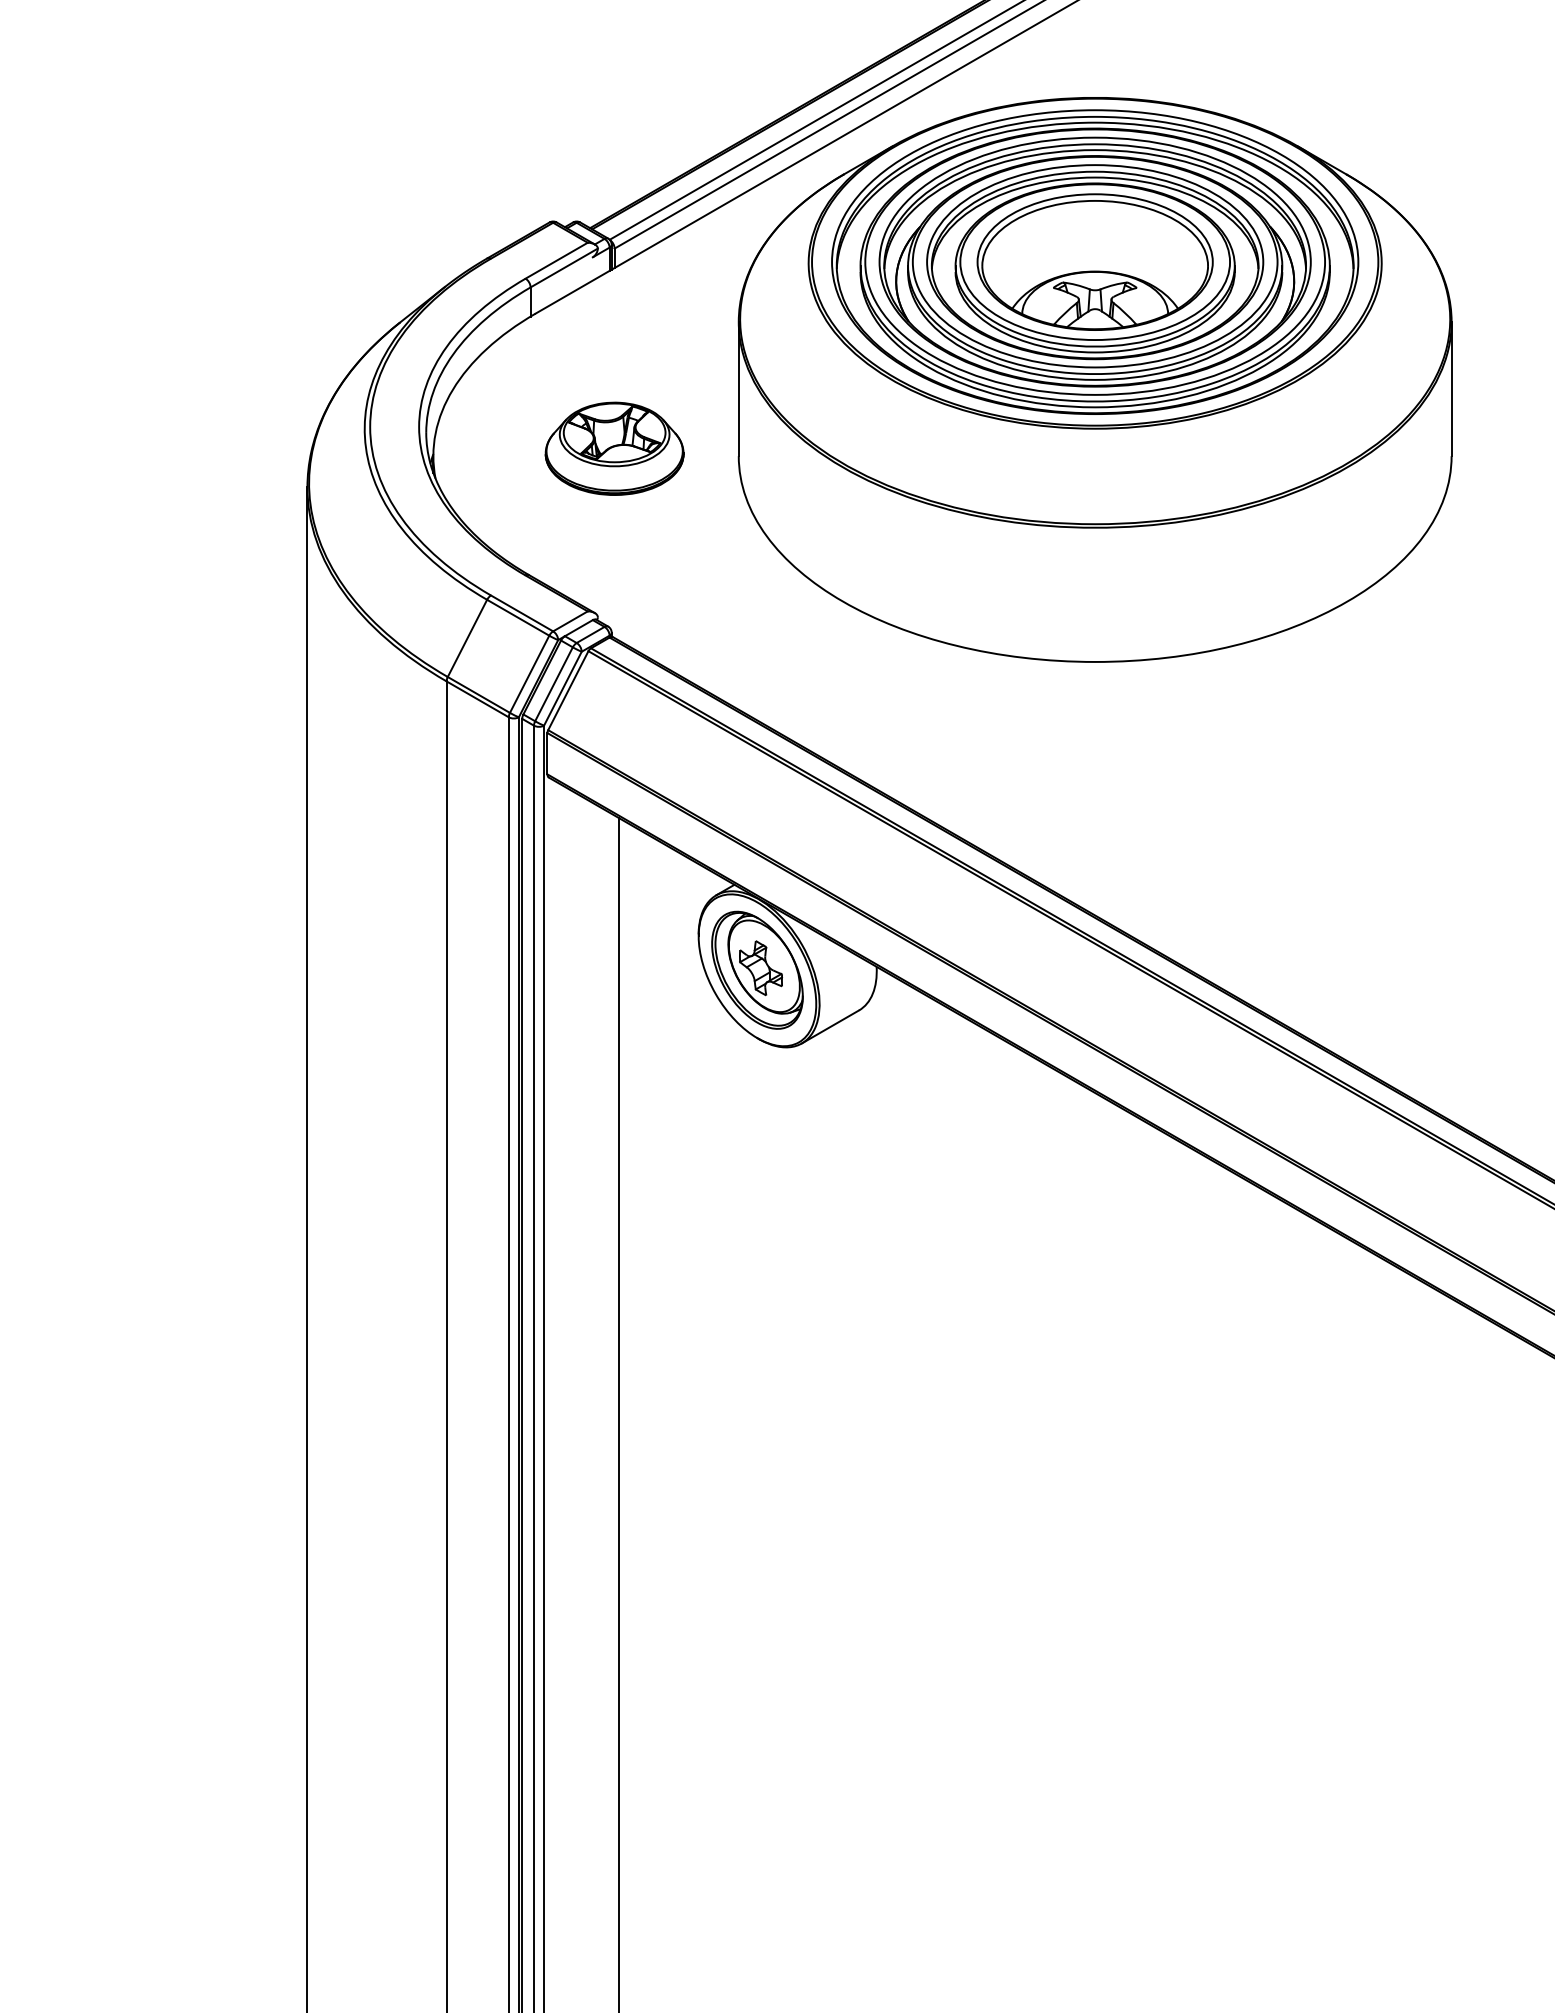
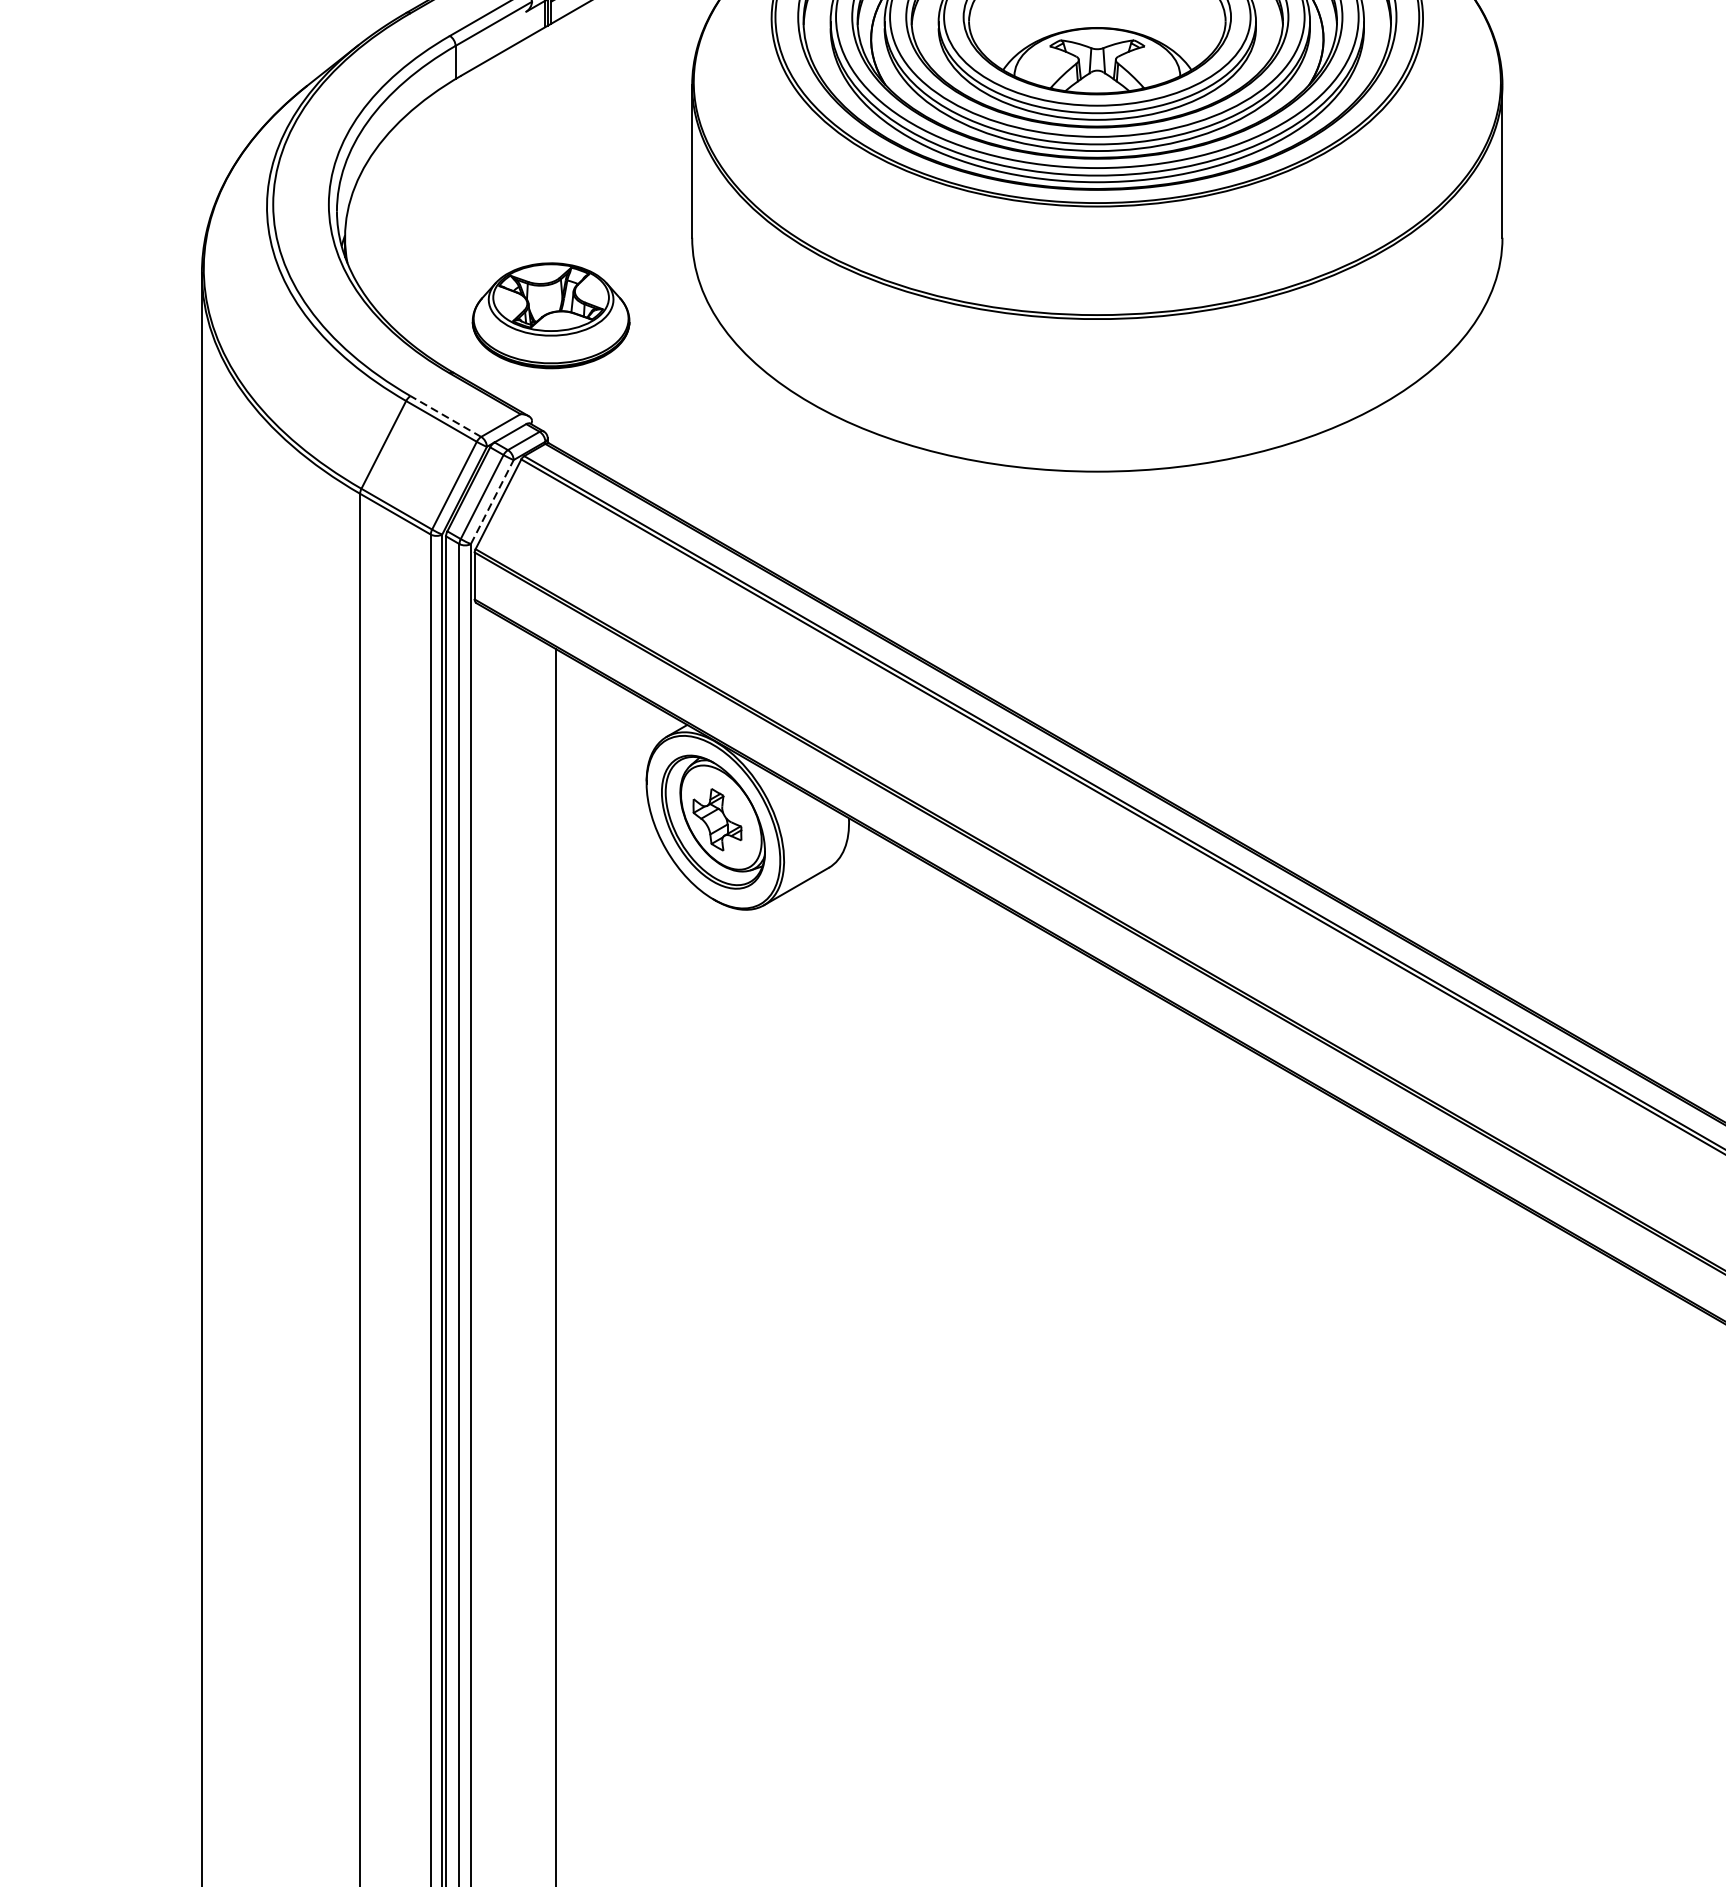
part: (614, 448) -> (550, 315), moved
line: (522, 613) -> (446, 416), solid -> dashed
line: (563, 688) -> (492, 501), solid -> dashed

